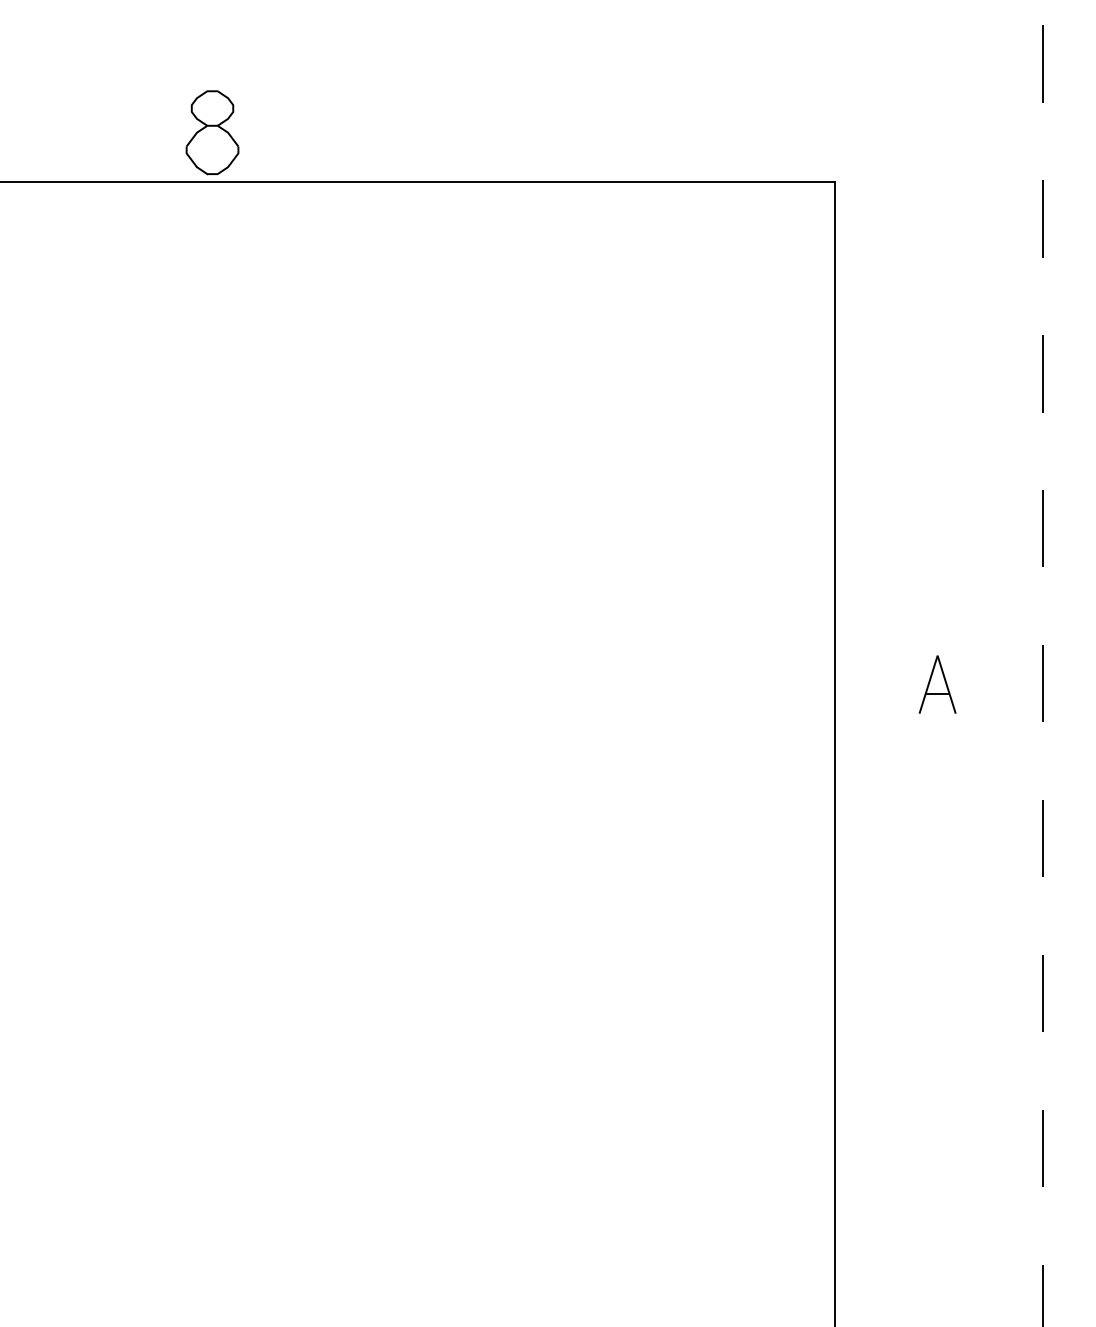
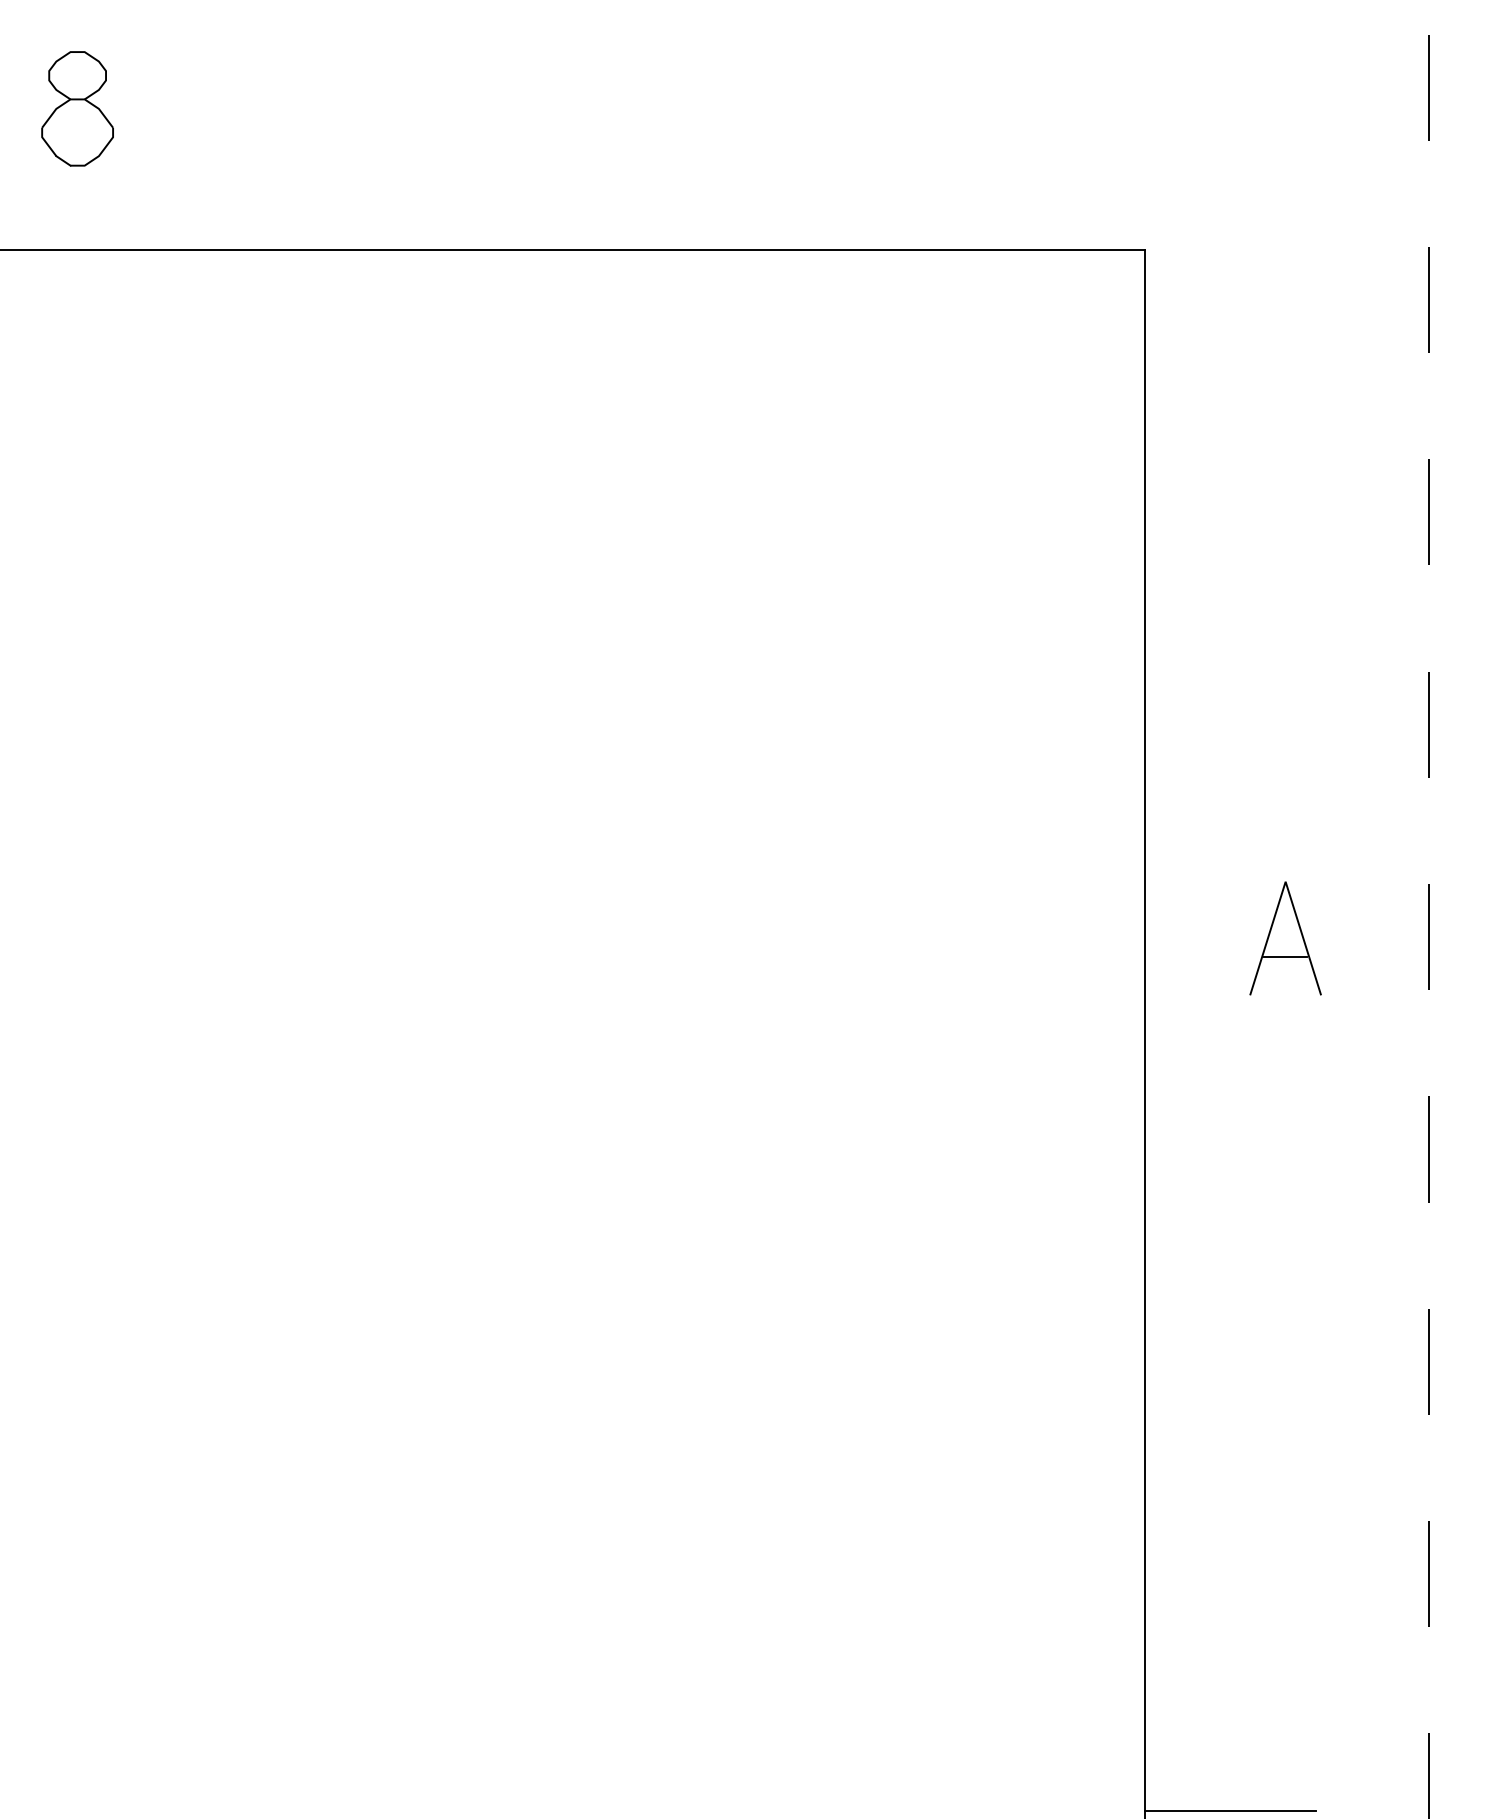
part: (212, 132) -> (77, 108), moved
part: (937, 684) -> (1285, 938), size x1.43
line: (897, 1321) -> (1230, 1811), added

